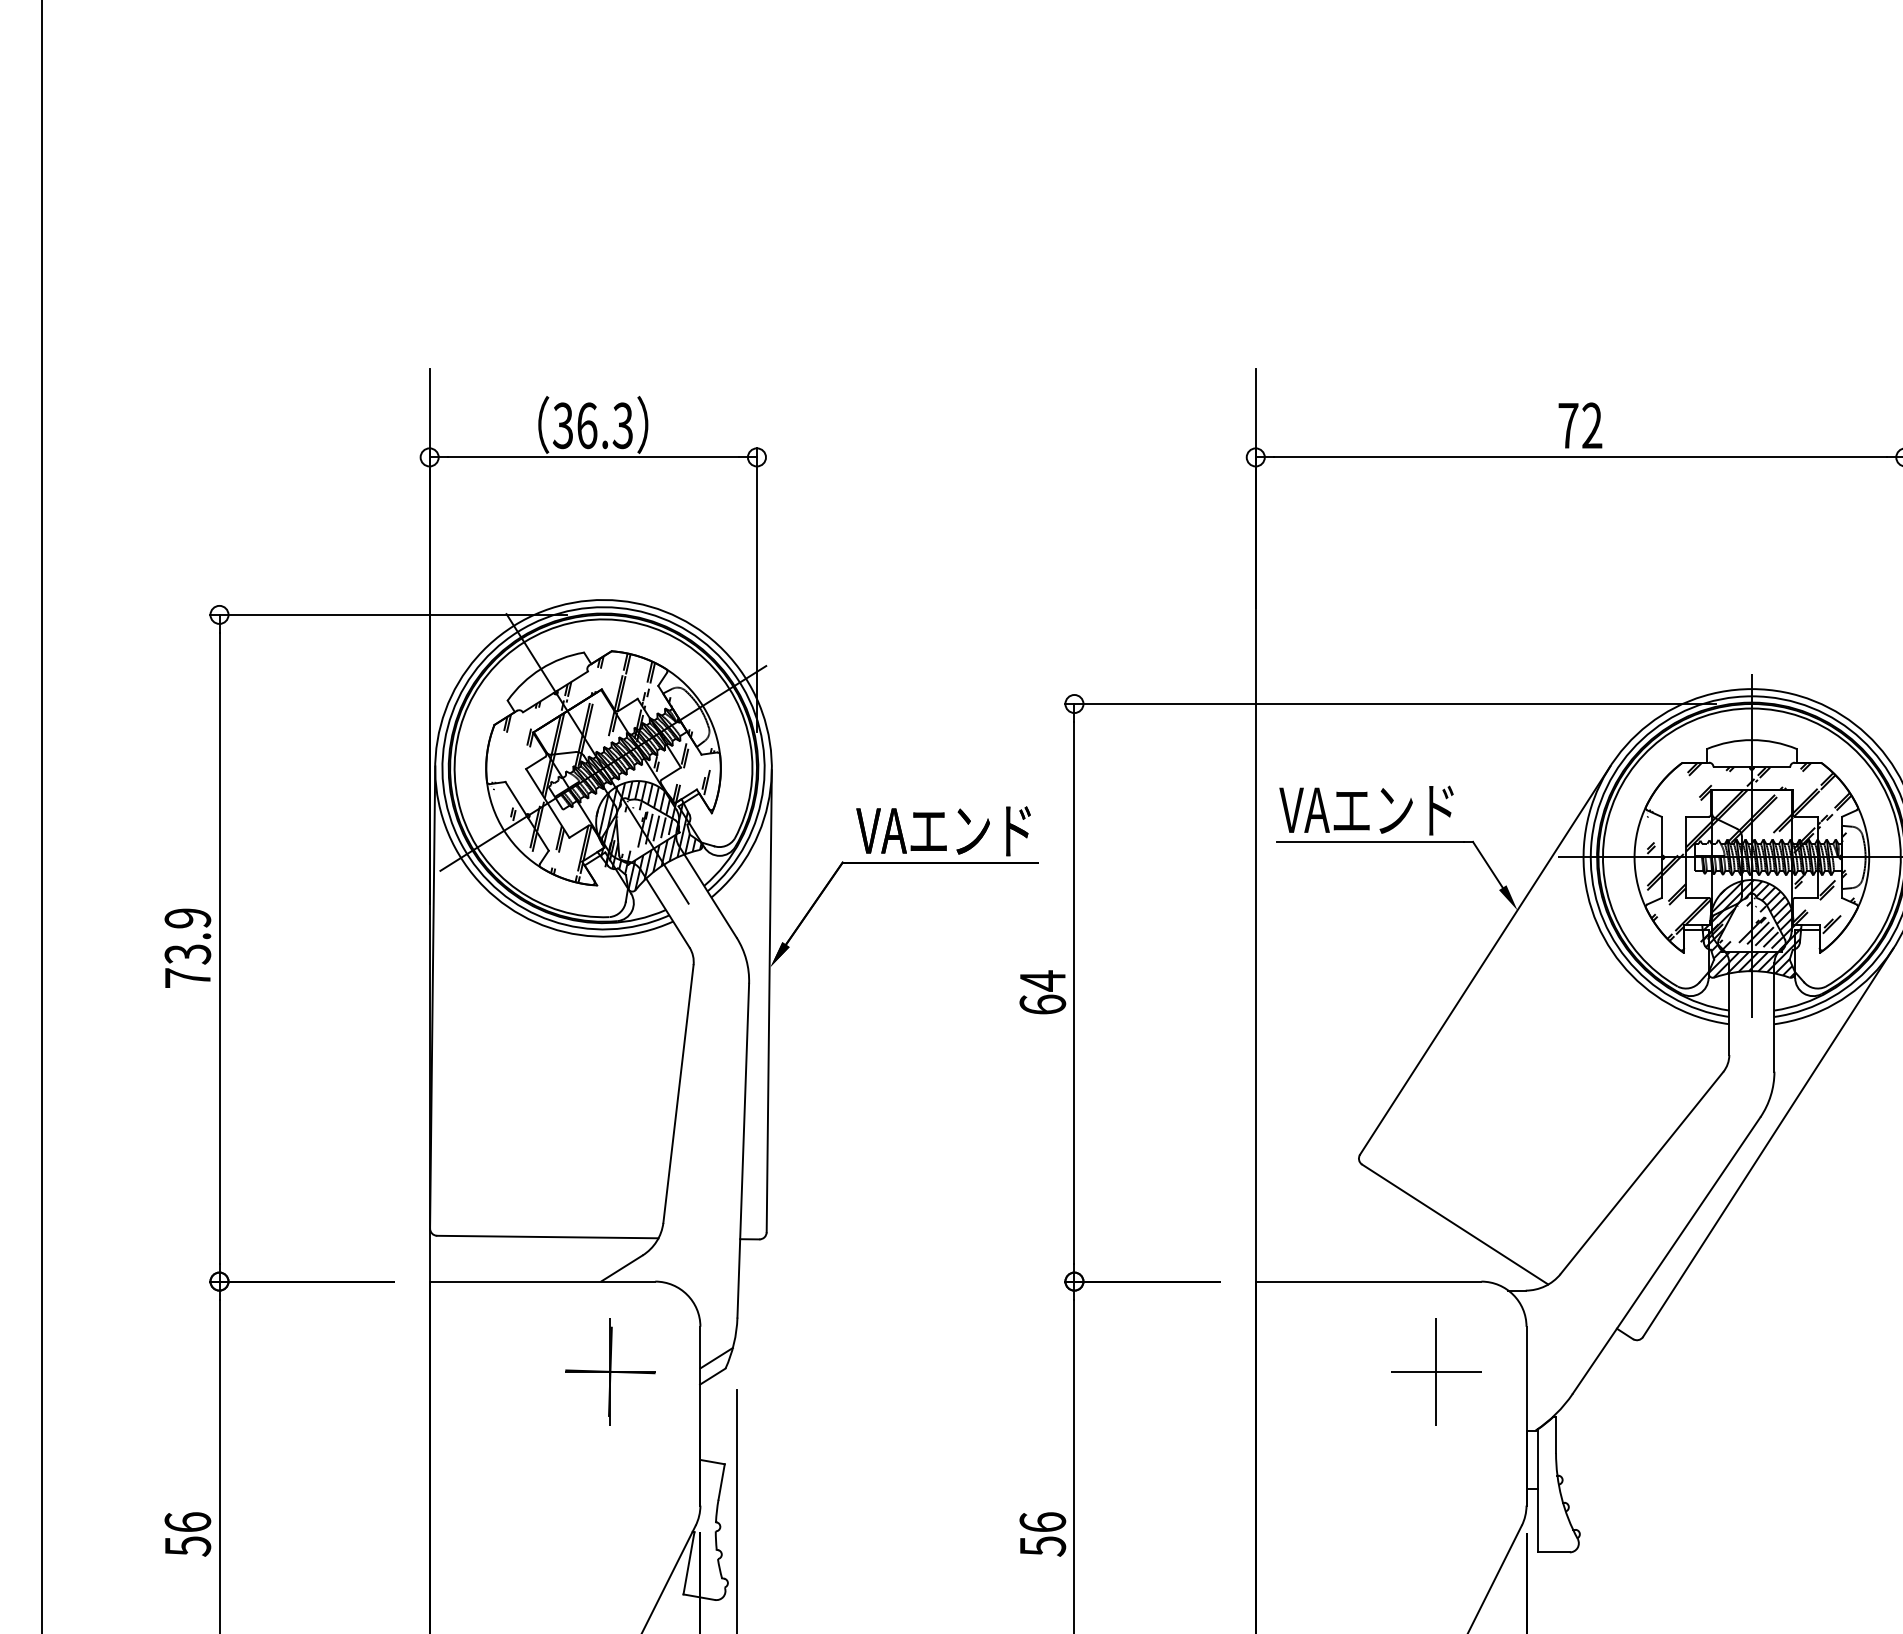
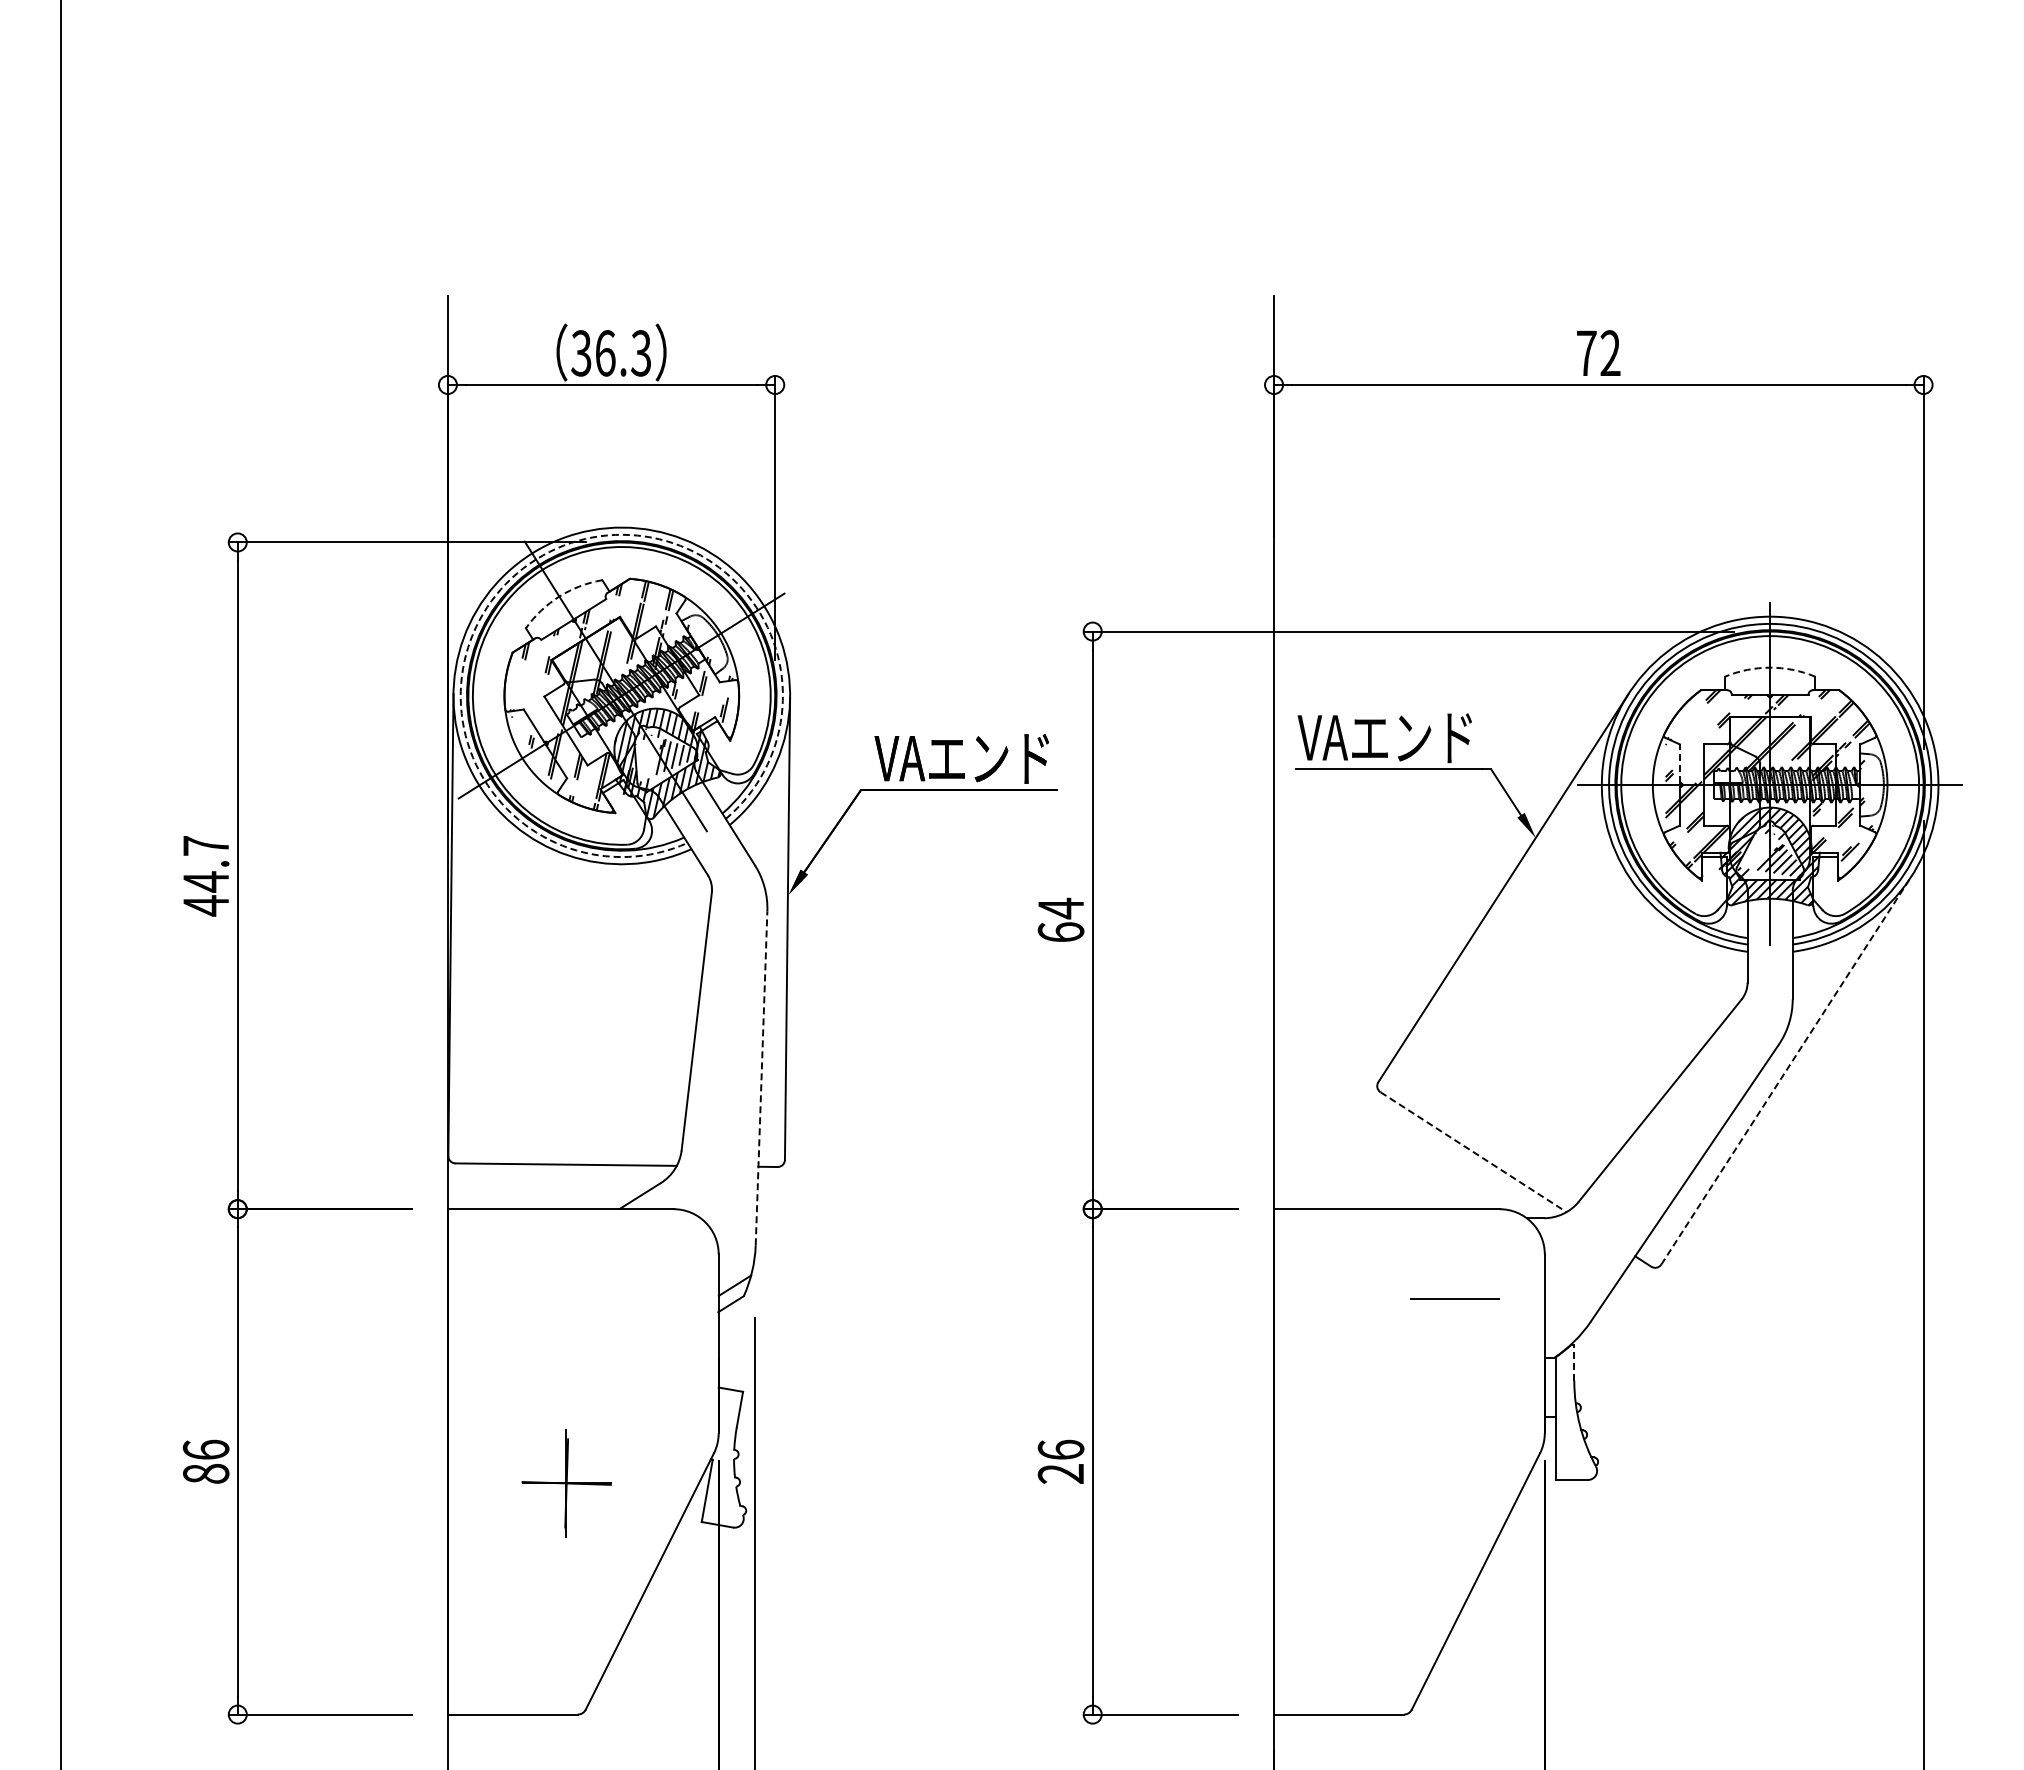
arc: (518, 631) -> (536, 559), solid -> dashed
arc: (541, 668) -> (559, 596), solid -> dashed
arc: (1752, 739) -> (1770, 667), solid -> dashed
line: (1661, 835) -> (1679, 763), solid -> dashed
text: (187, 948) -> (205, 876), 73.9 -> 44.7
line: (1768, 1141) -> (1786, 1069), solid -> dashed
line: (743, 1149) -> (761, 1077), solid -> dashed
line: (1455, 1224) -> (1473, 1152), solid -> dashed
part: (610, 1371) -> (566, 1483), moved
line: (1436, 1371) -> (1454, 1299), removed
line: (1556, 1434) -> (1574, 1362), solid -> dashed
text: (188, 1545) -> (206, 1473), 56 -> 86
text: (1042, 1546) -> (1060, 1474), 56 -> 26

